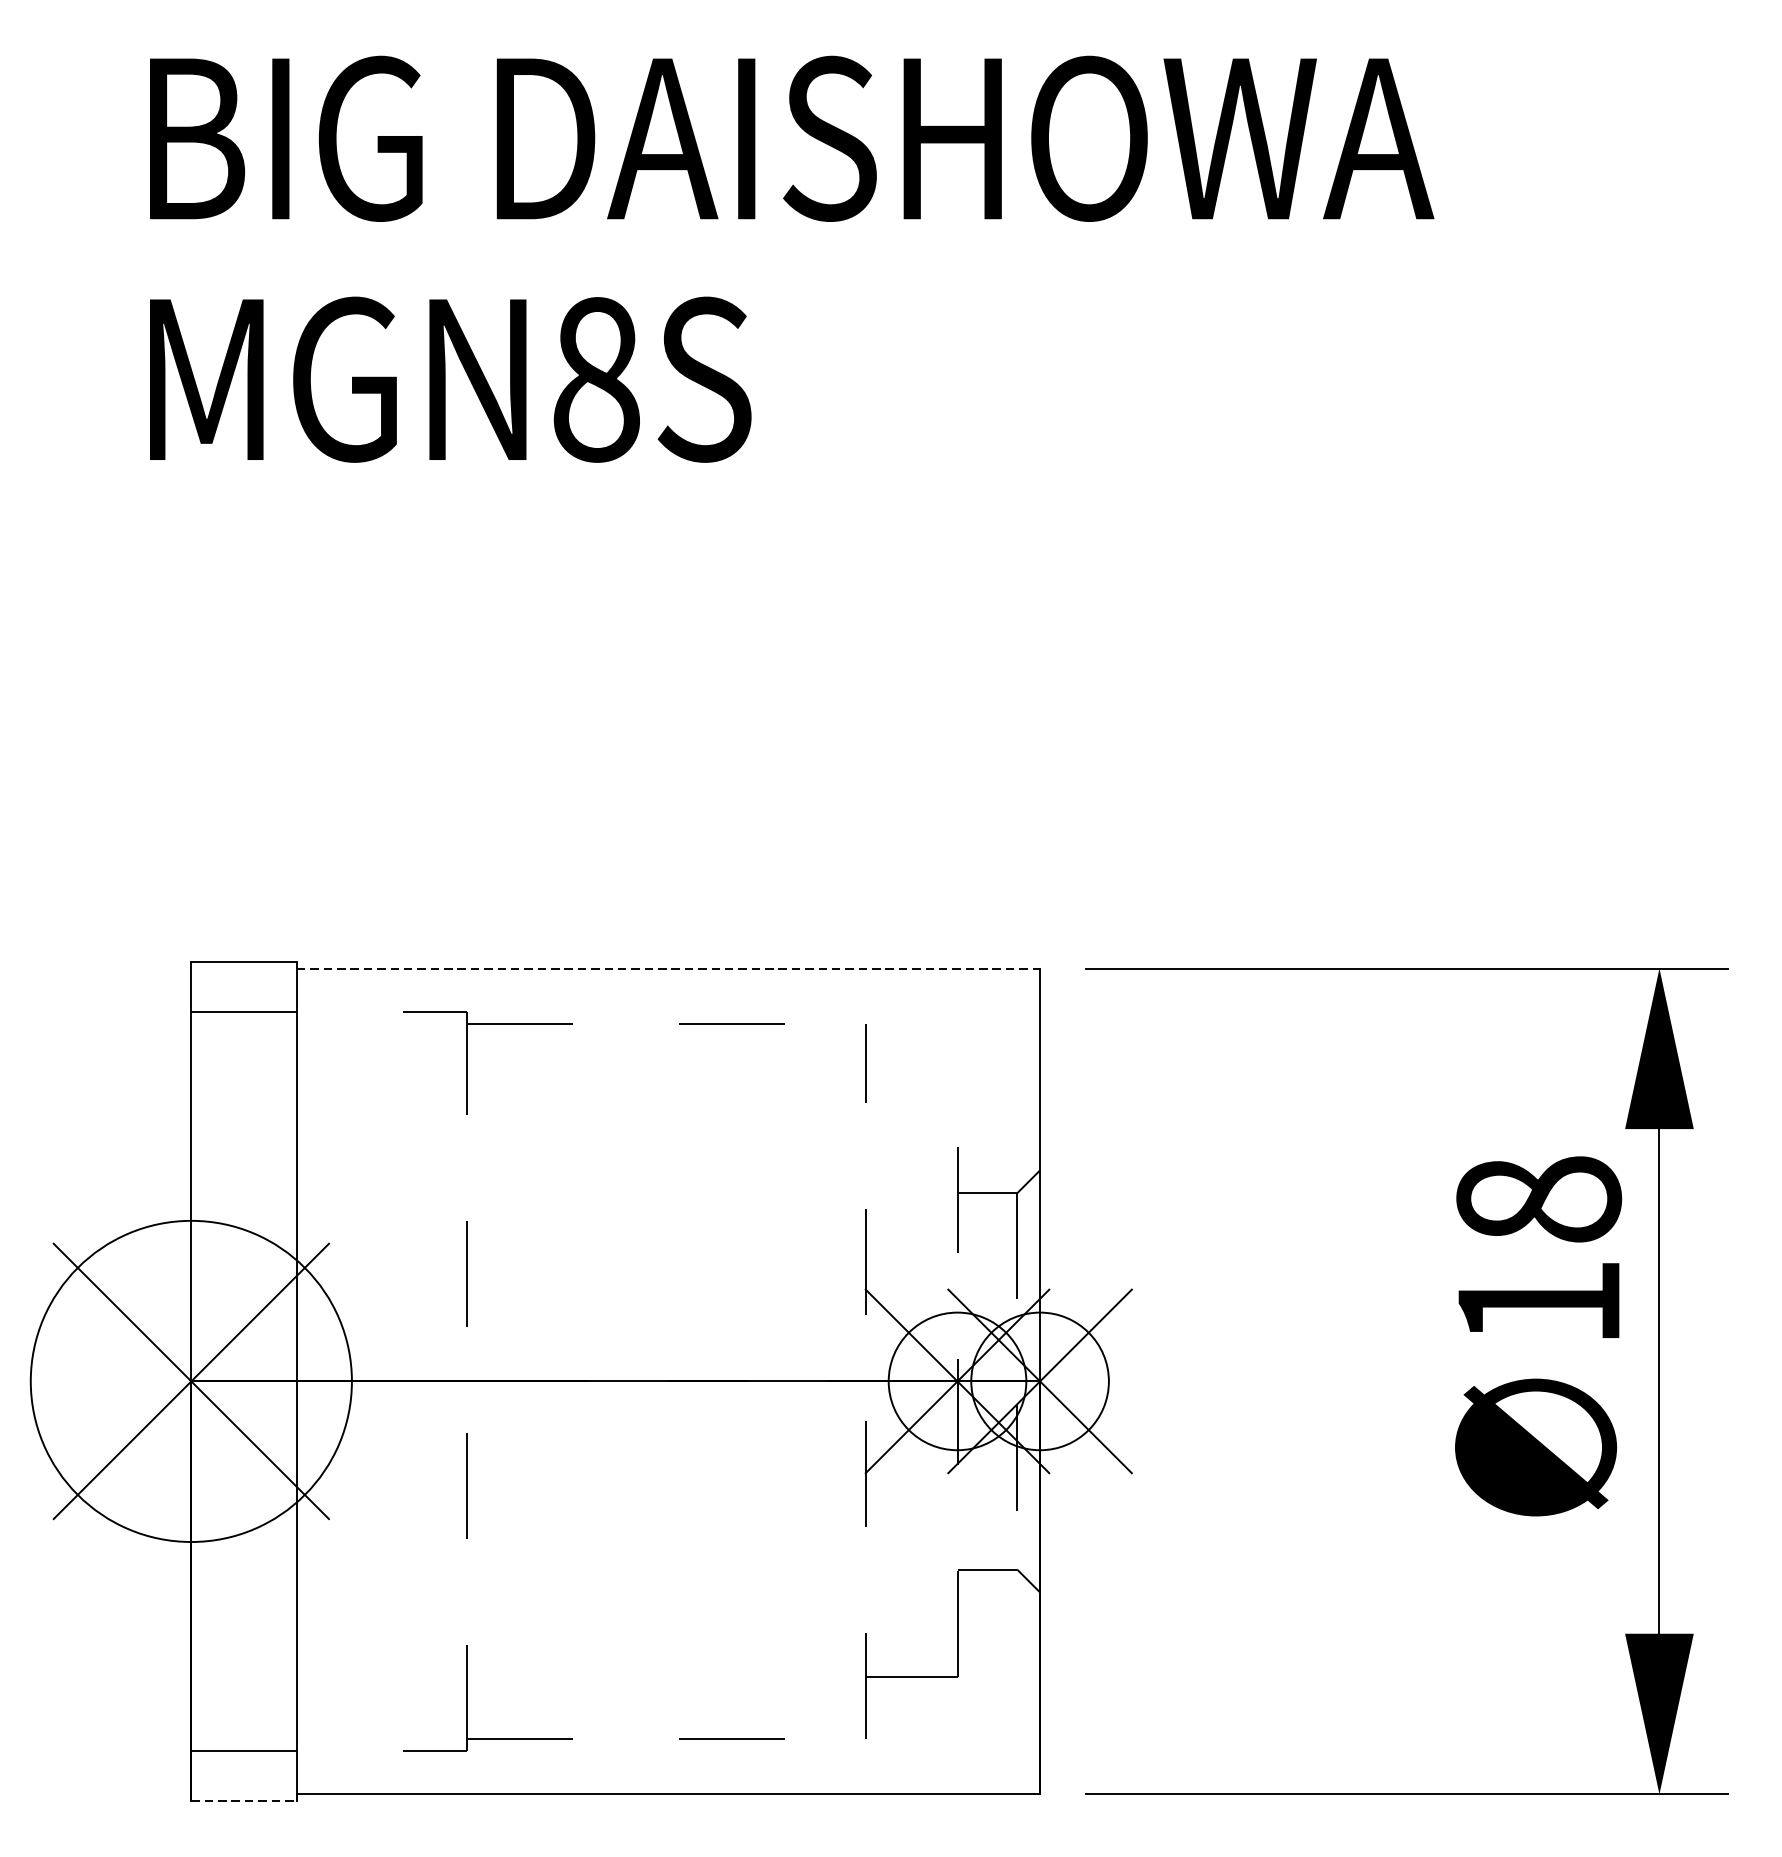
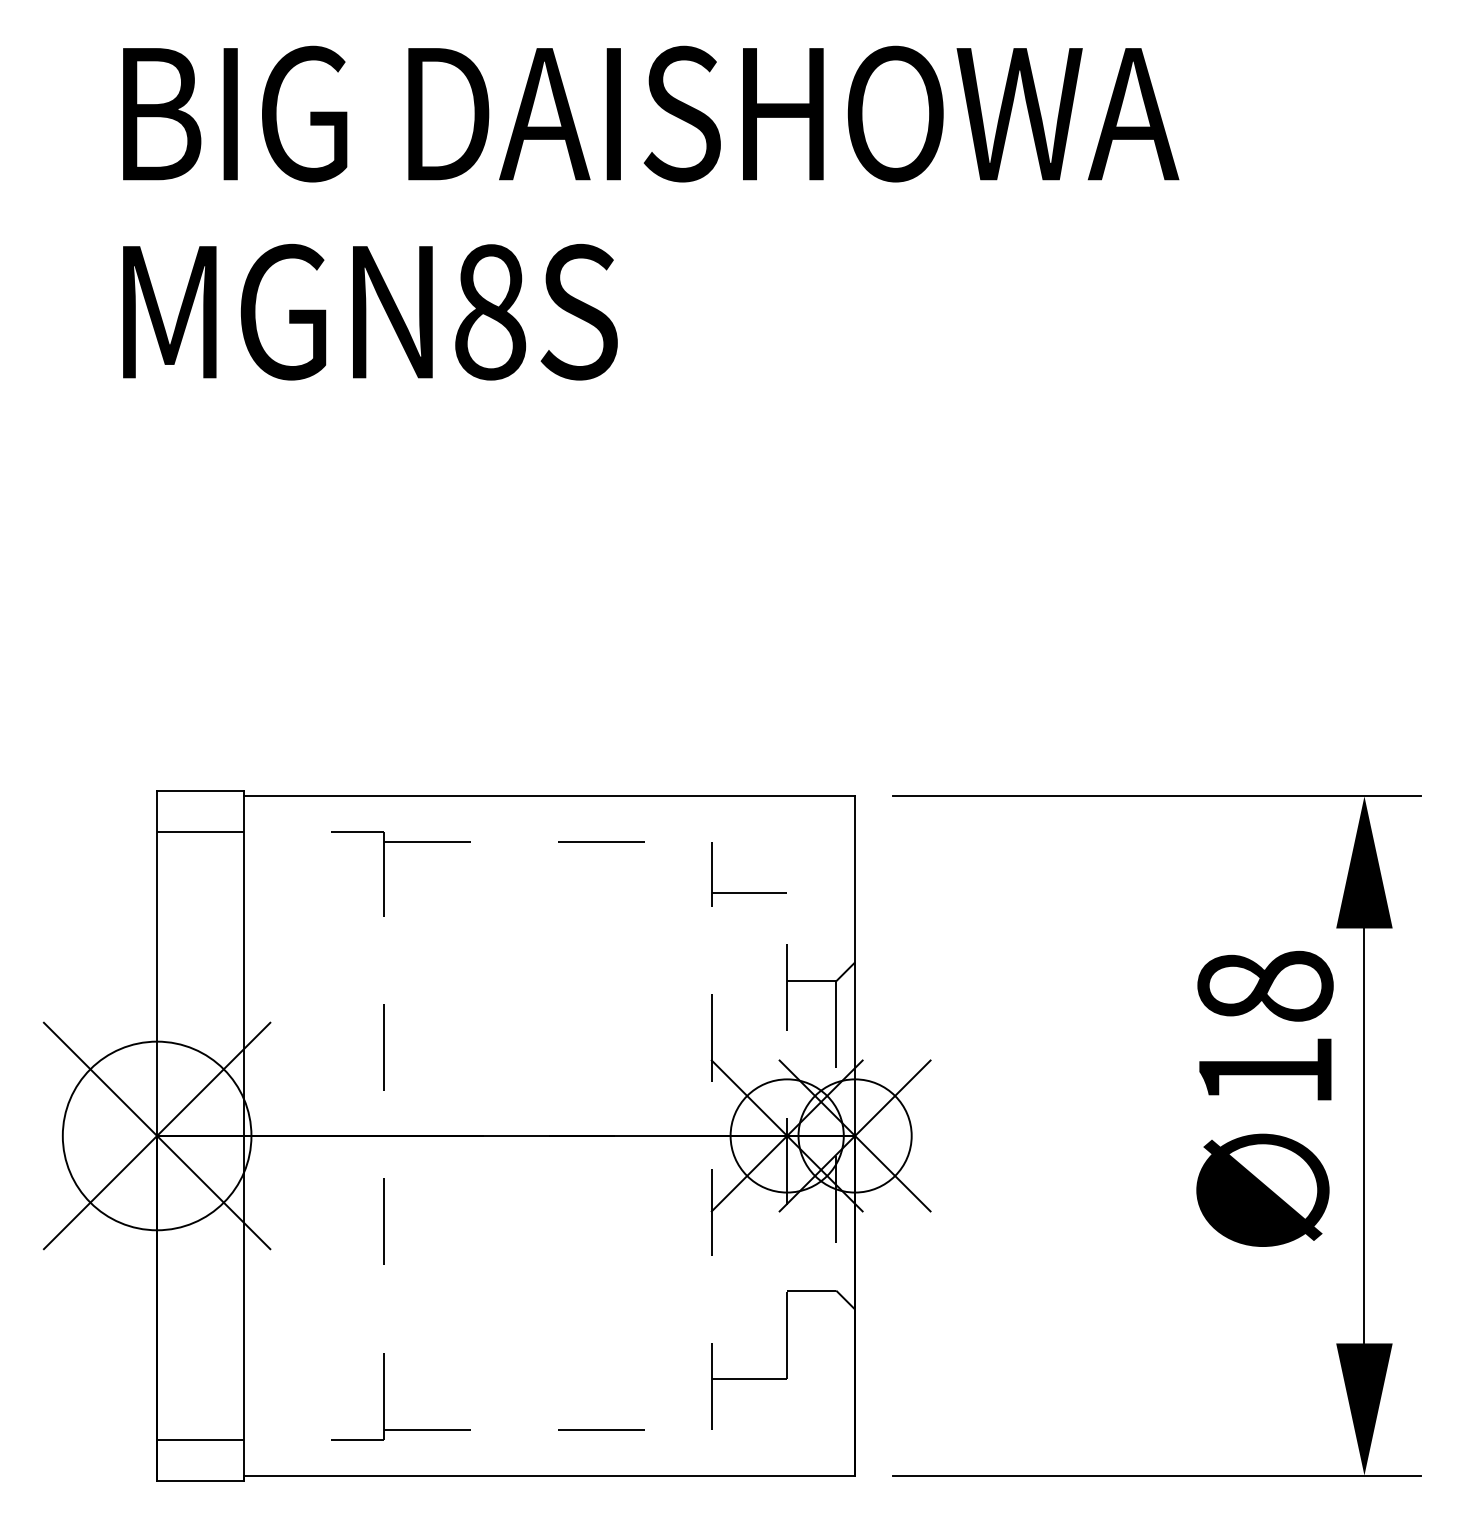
line: (668, 968) -> (549, 796), dashed -> solid
line: (911, 1085) -> (749, 892), added
circle: (190, 1380) -> (156, 1135), size x0.71
line: (245, 1801) -> (201, 1481), dashed -> solid

